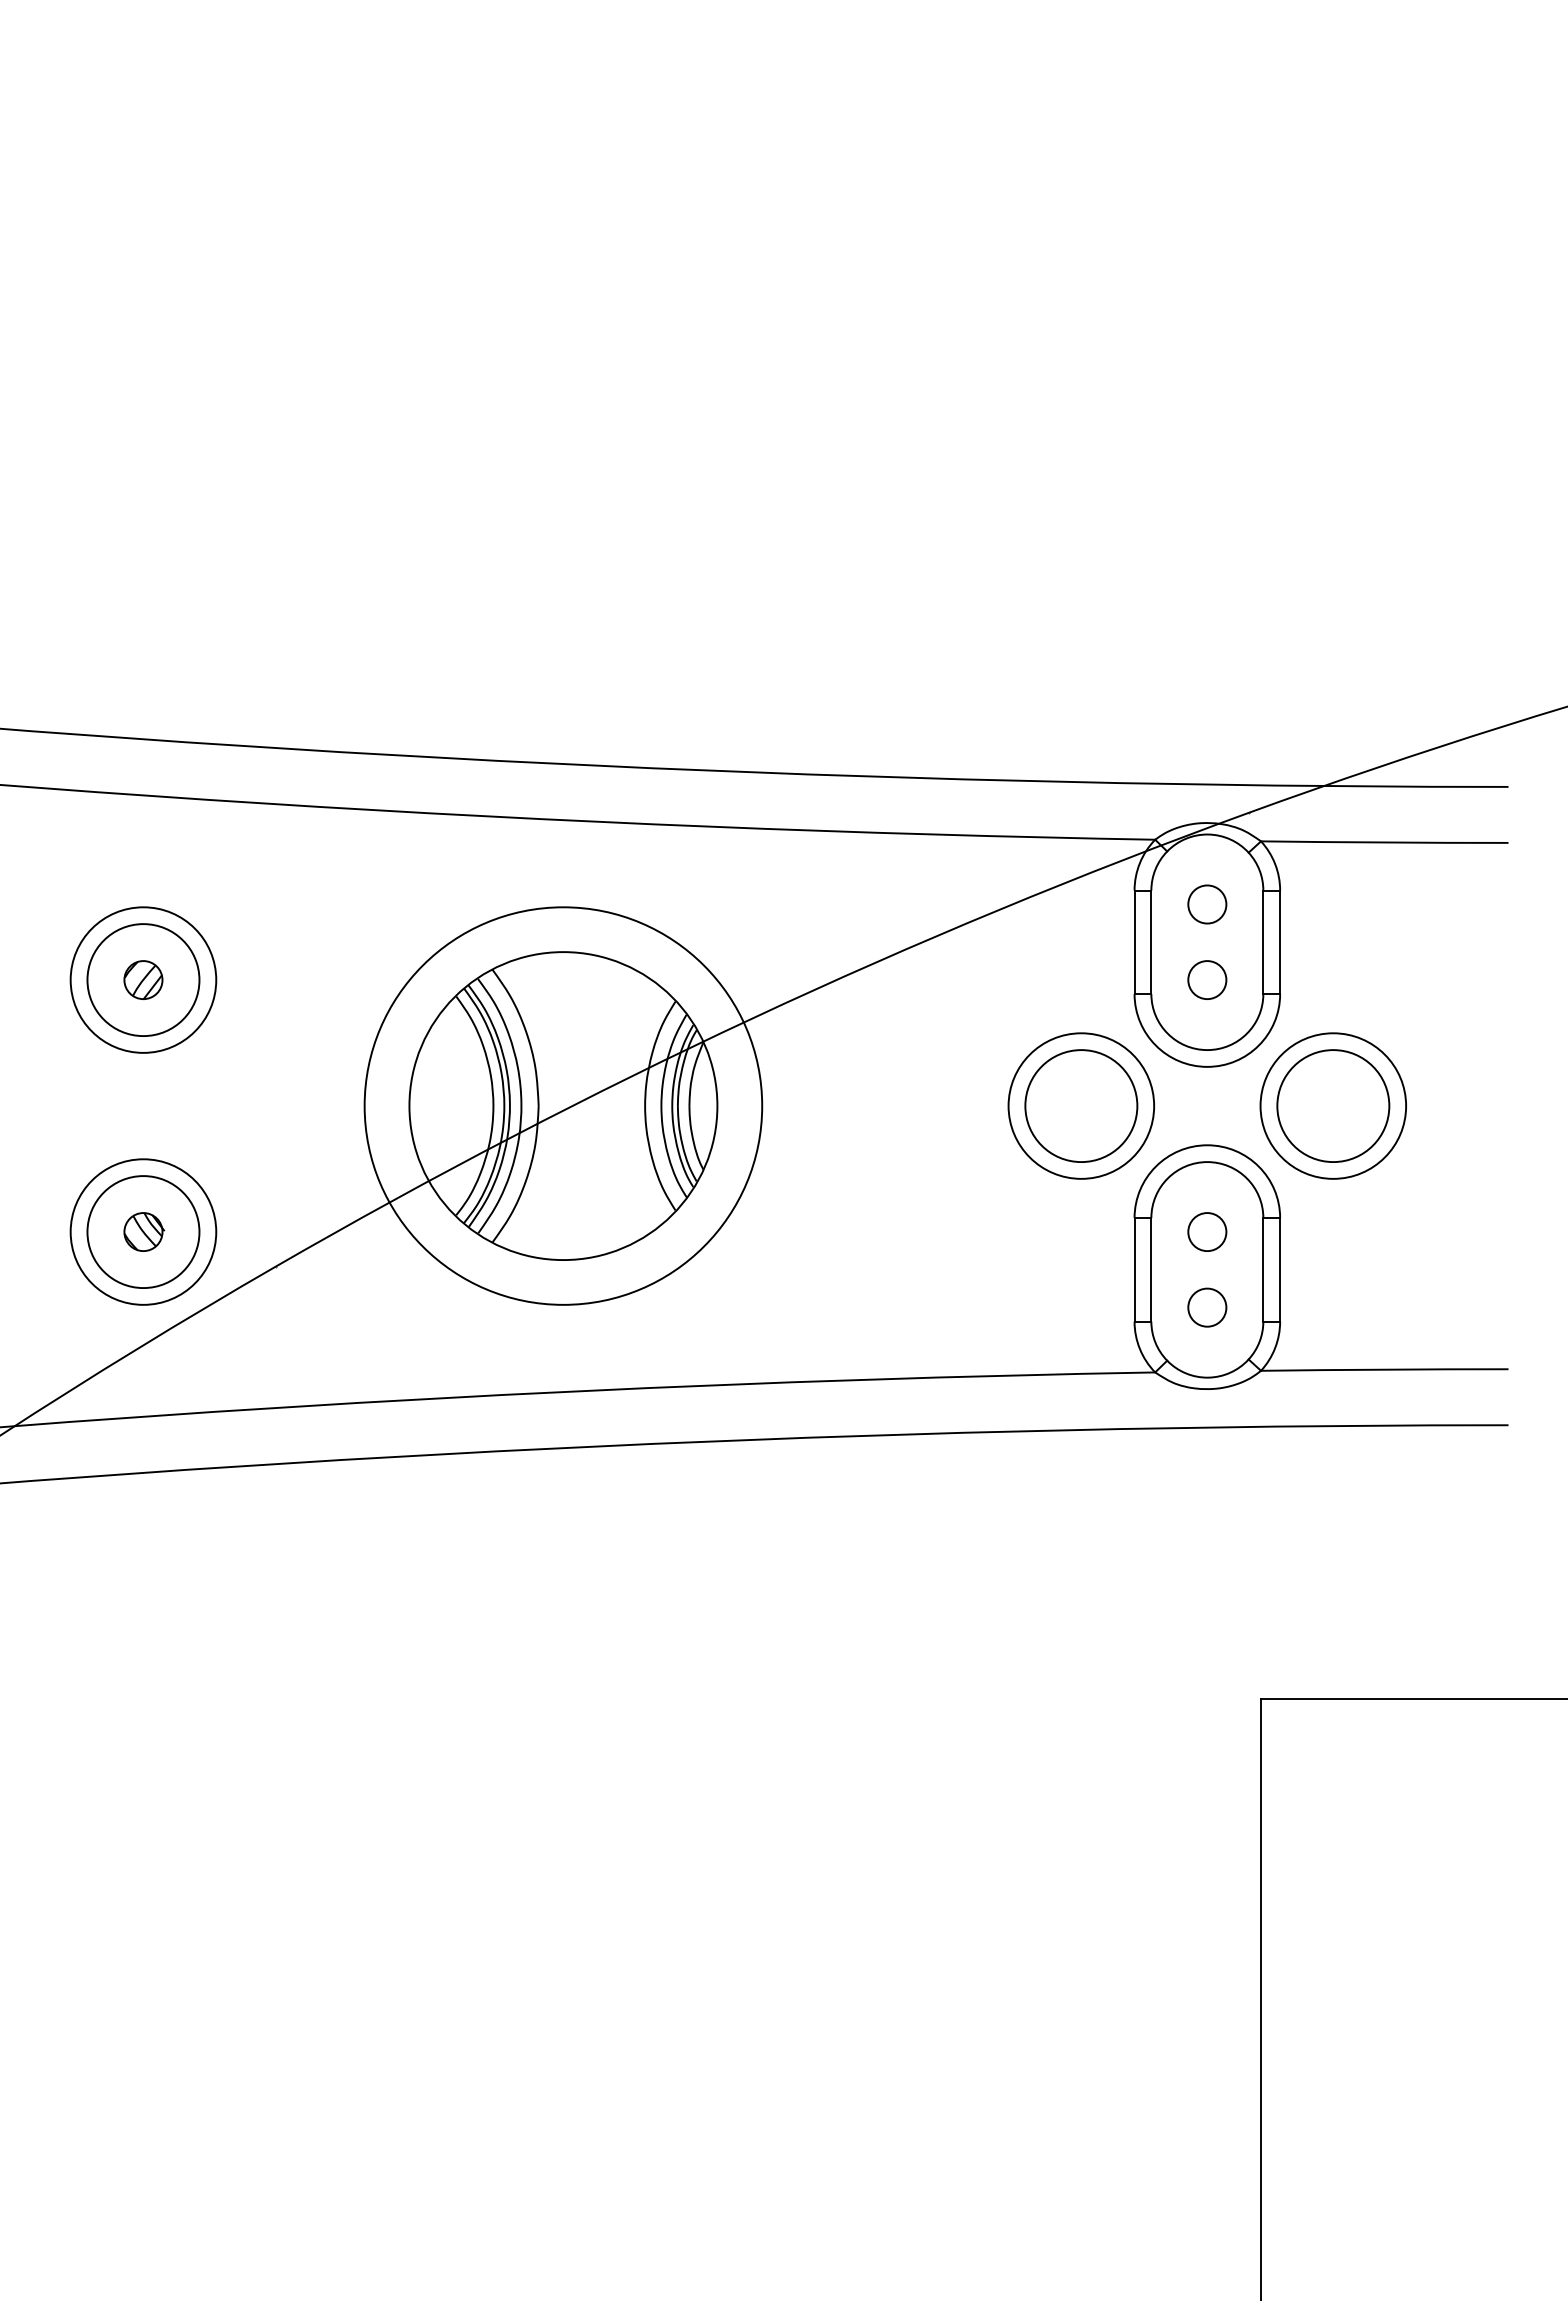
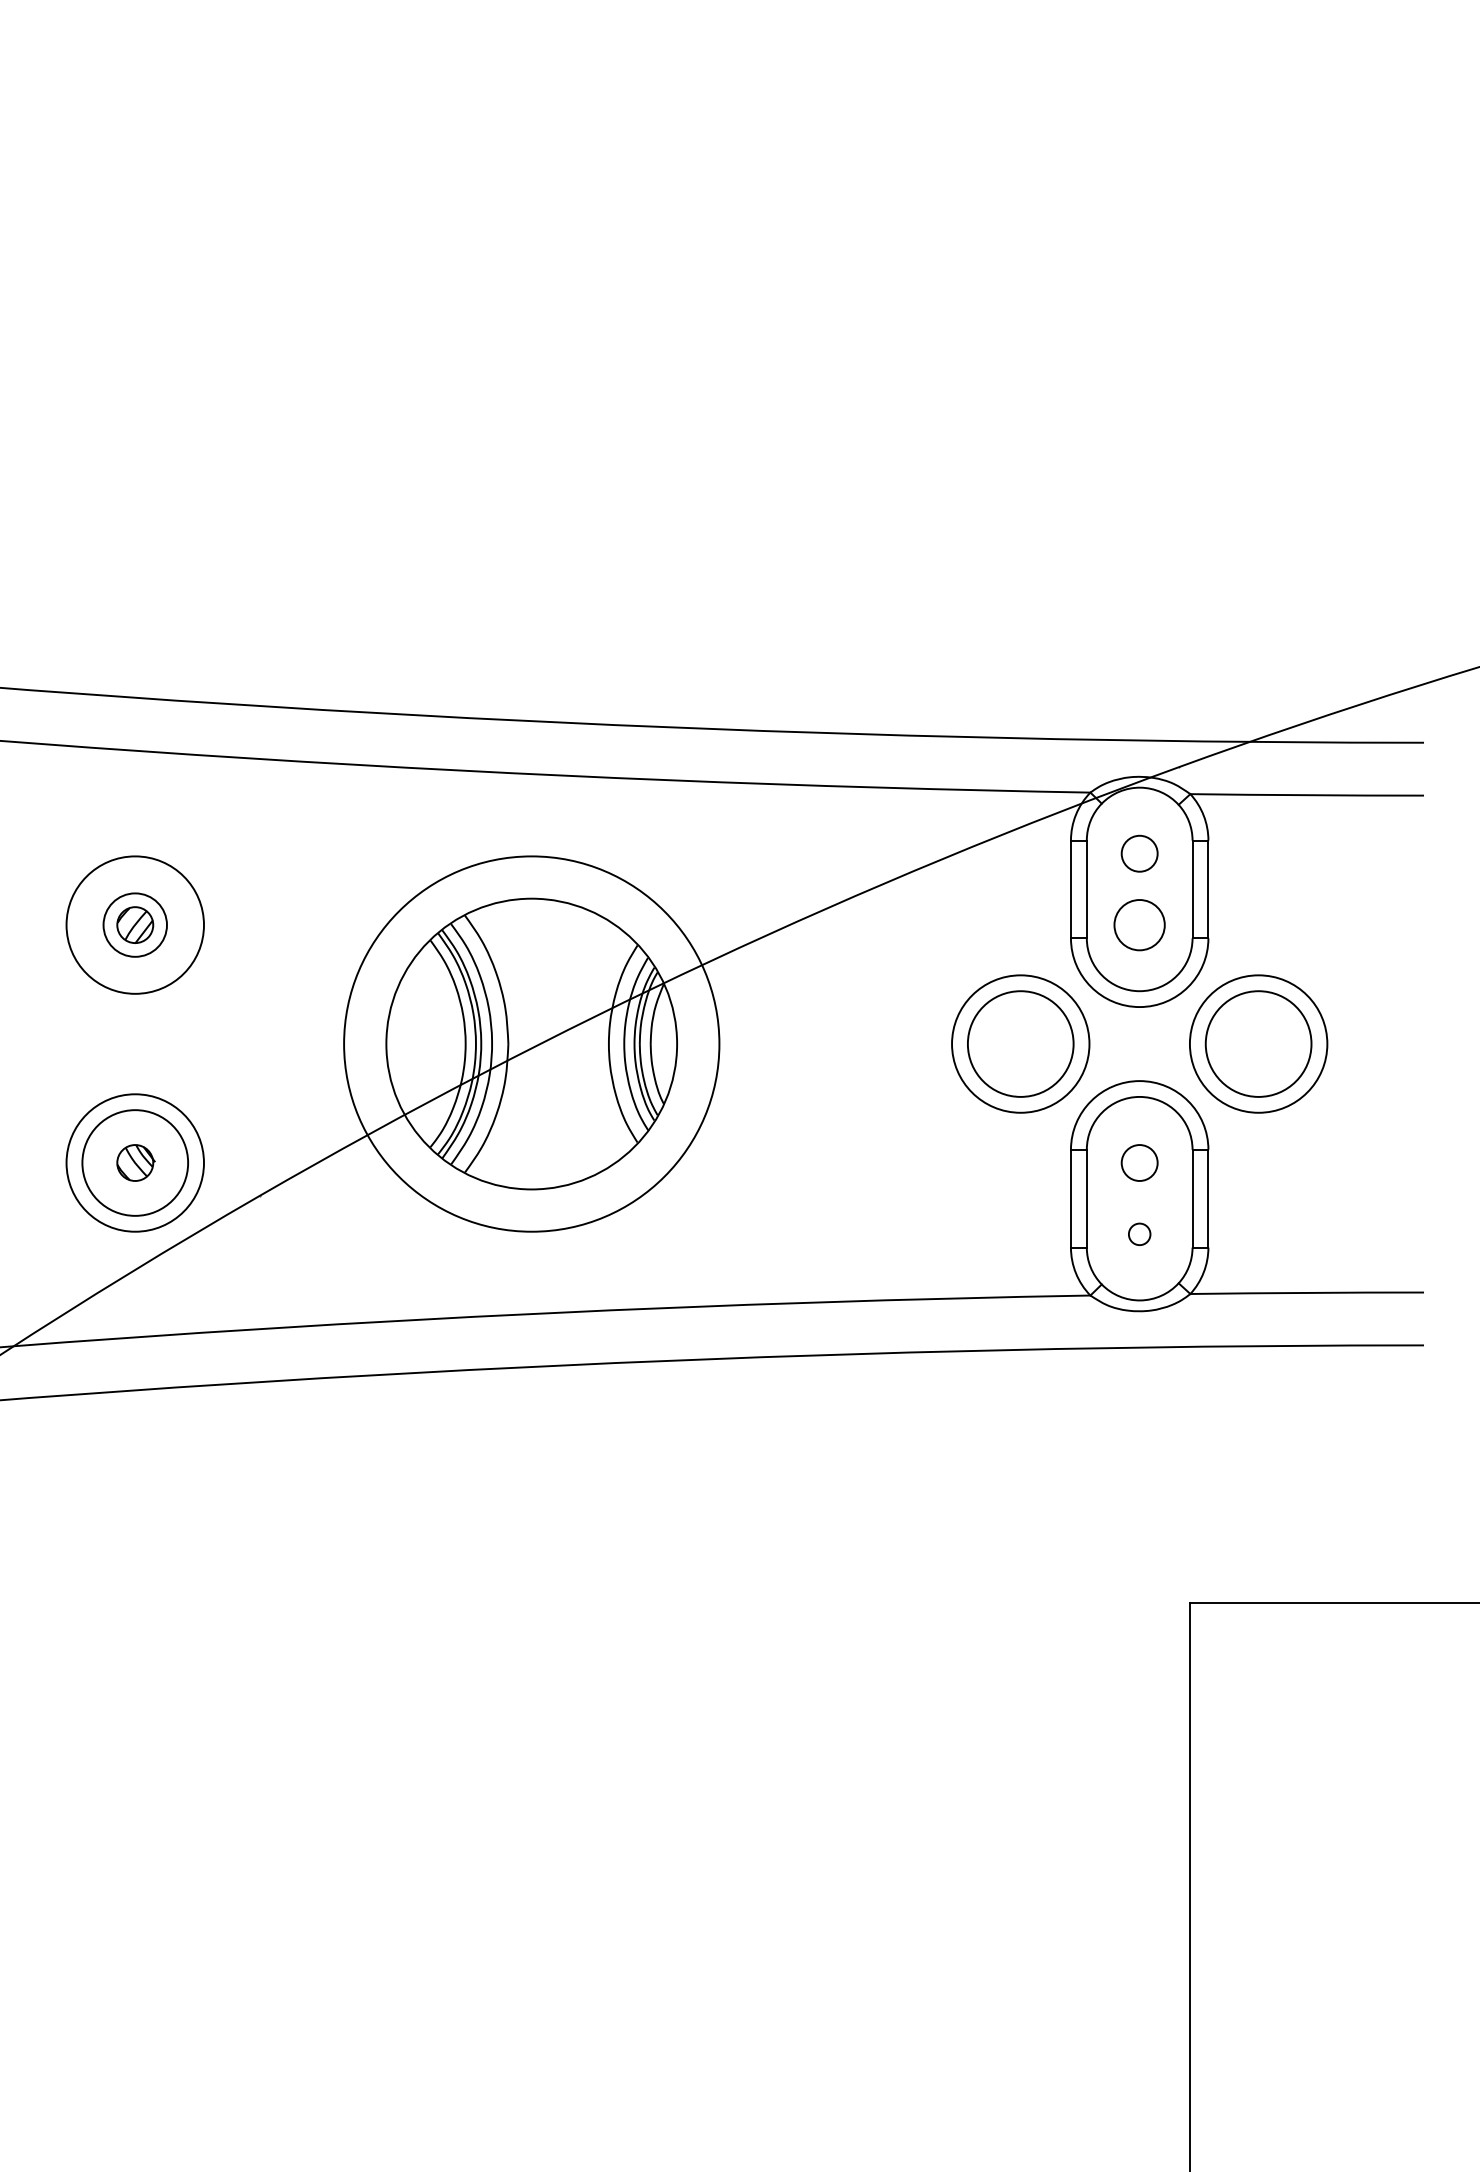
circle: (1207, 979) -> (1139, 924), size x1.4
circle: (143, 980) -> (135, 925), size x0.6
circle: (1207, 1307) -> (1139, 1234), size x0.6

